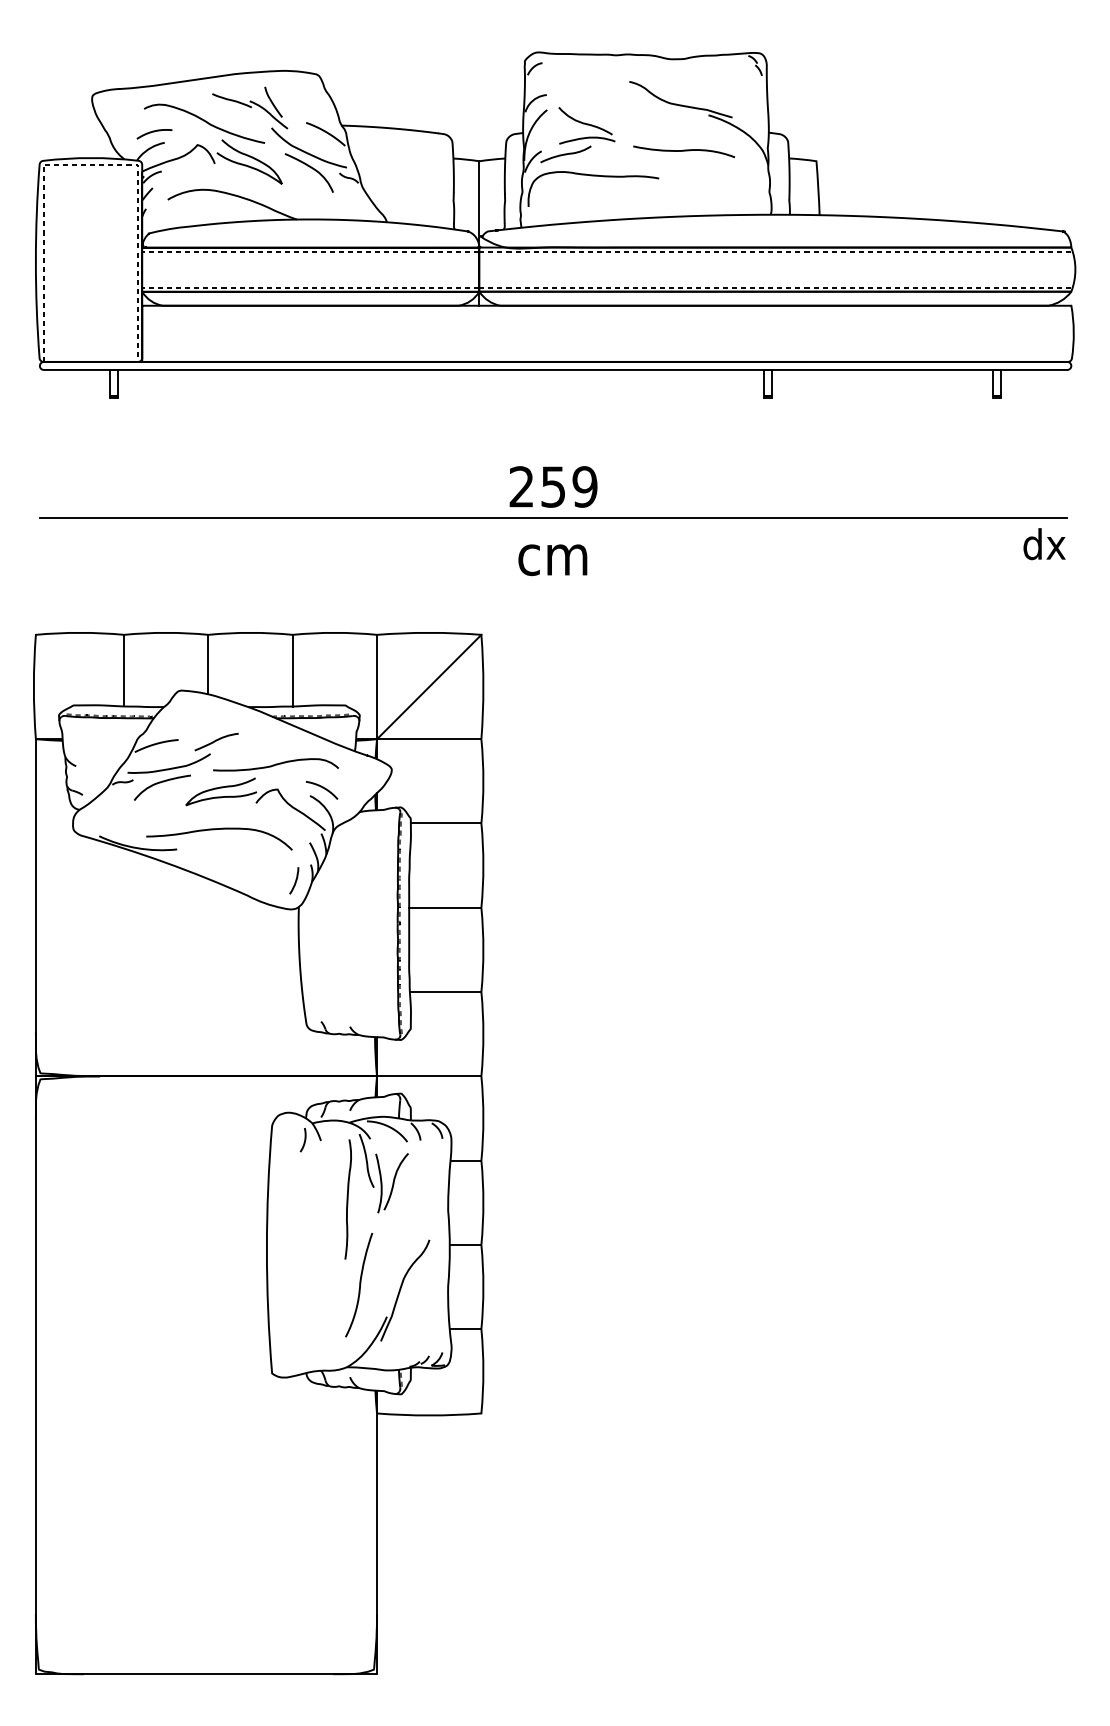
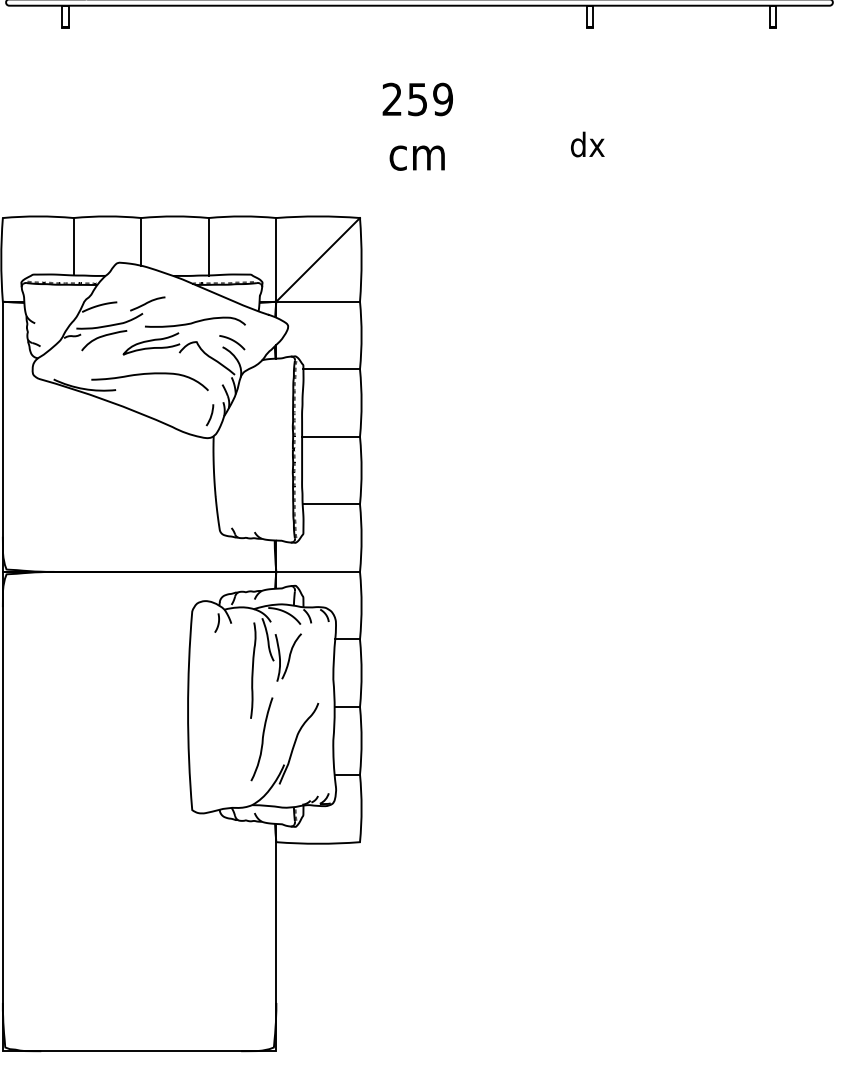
line: (553, 518) -> (417, 124), removed
text: (1044, 544) -> (587, 144), moved

